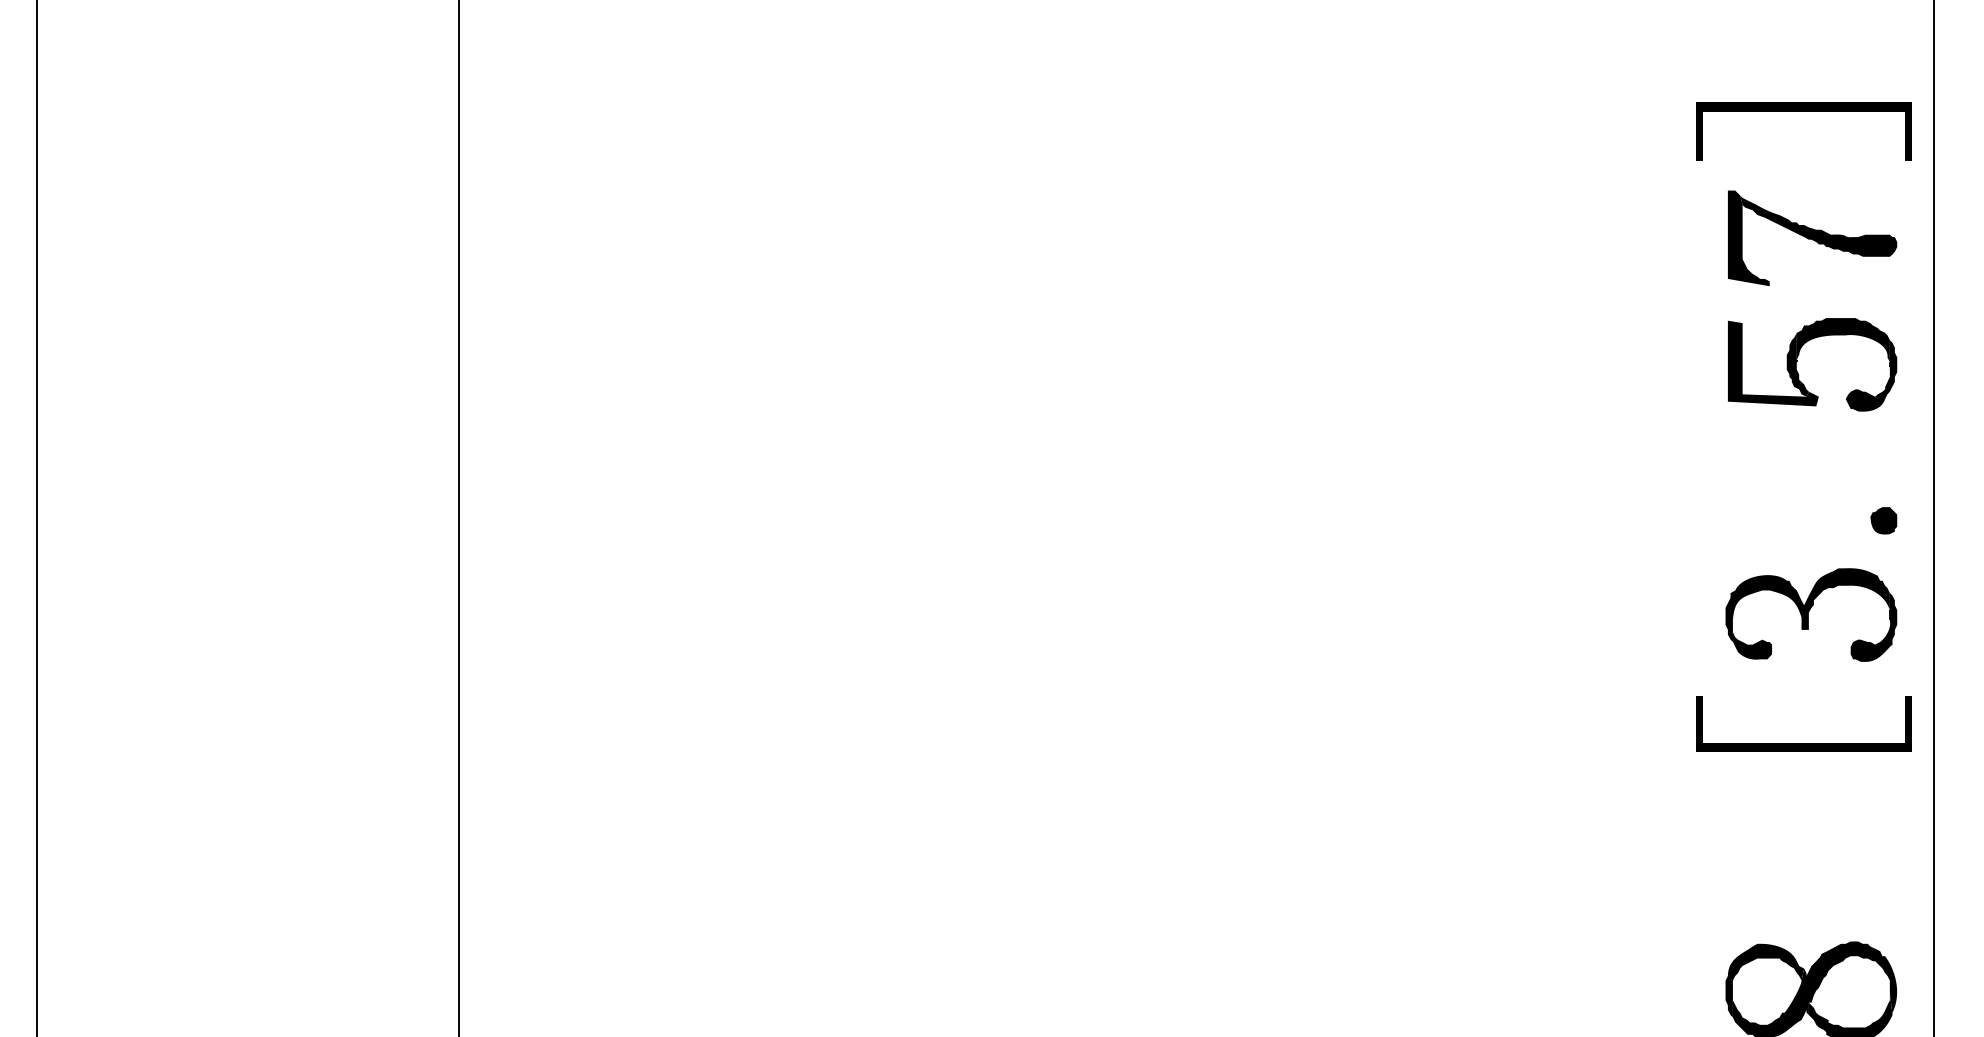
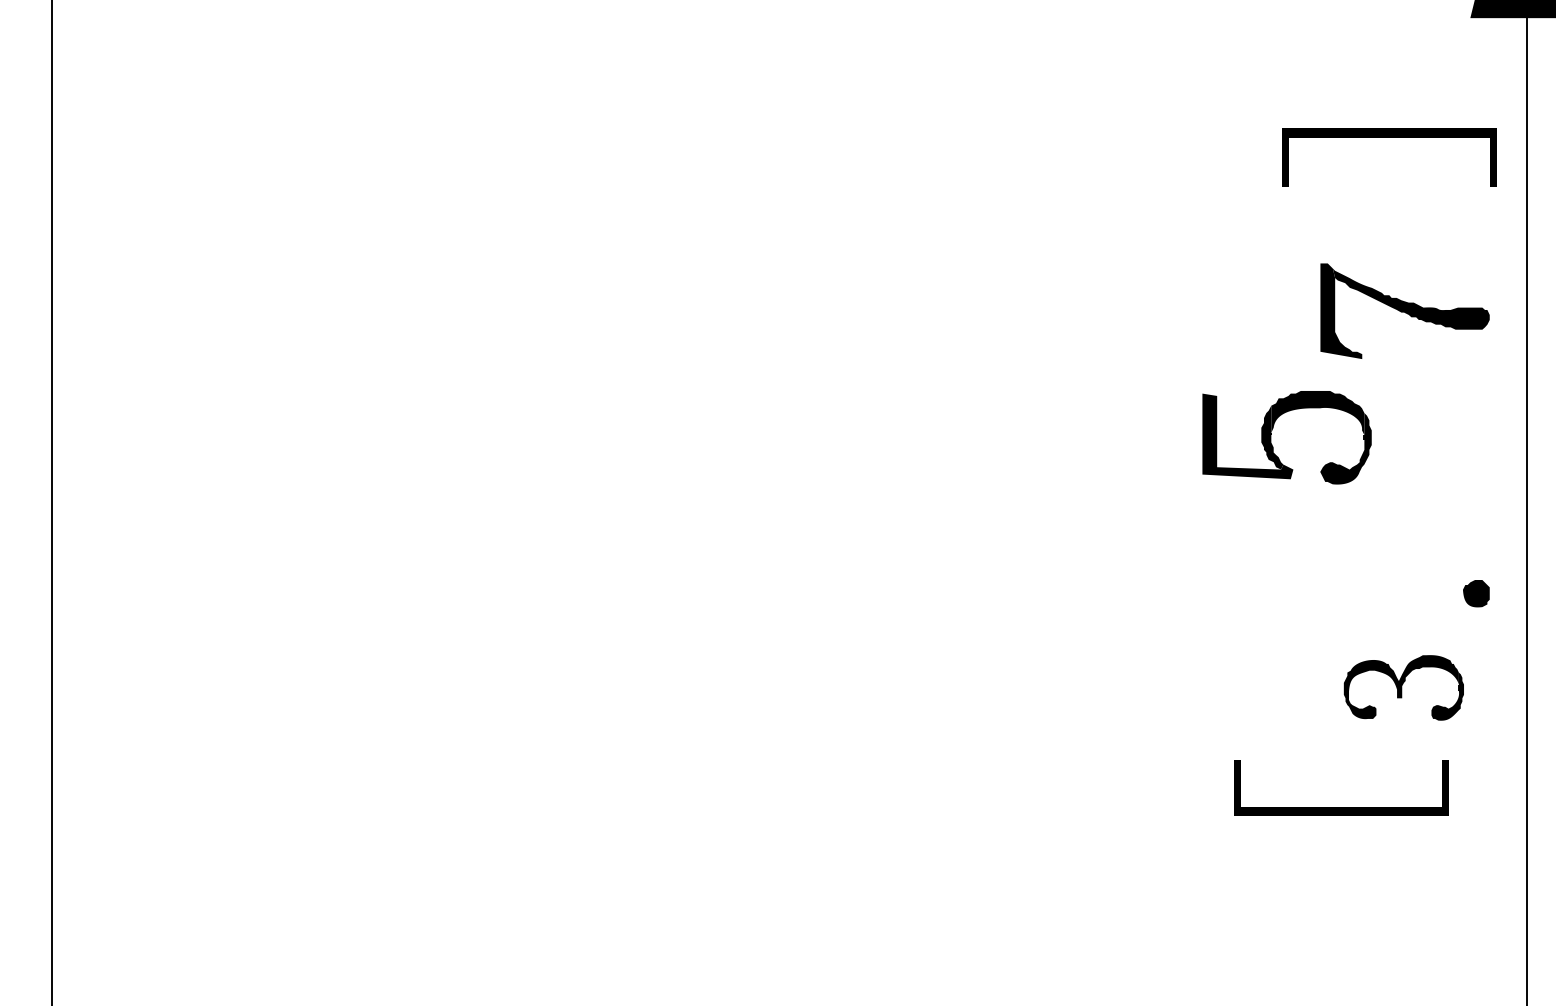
part: (1803, 111) -> (1389, 137), moved
part: (1797, 361) -> (1272, 434), moved
part: (1811, 614) -> (1404, 687), size x0.7
part: (1803, 743) -> (1341, 807), moved

